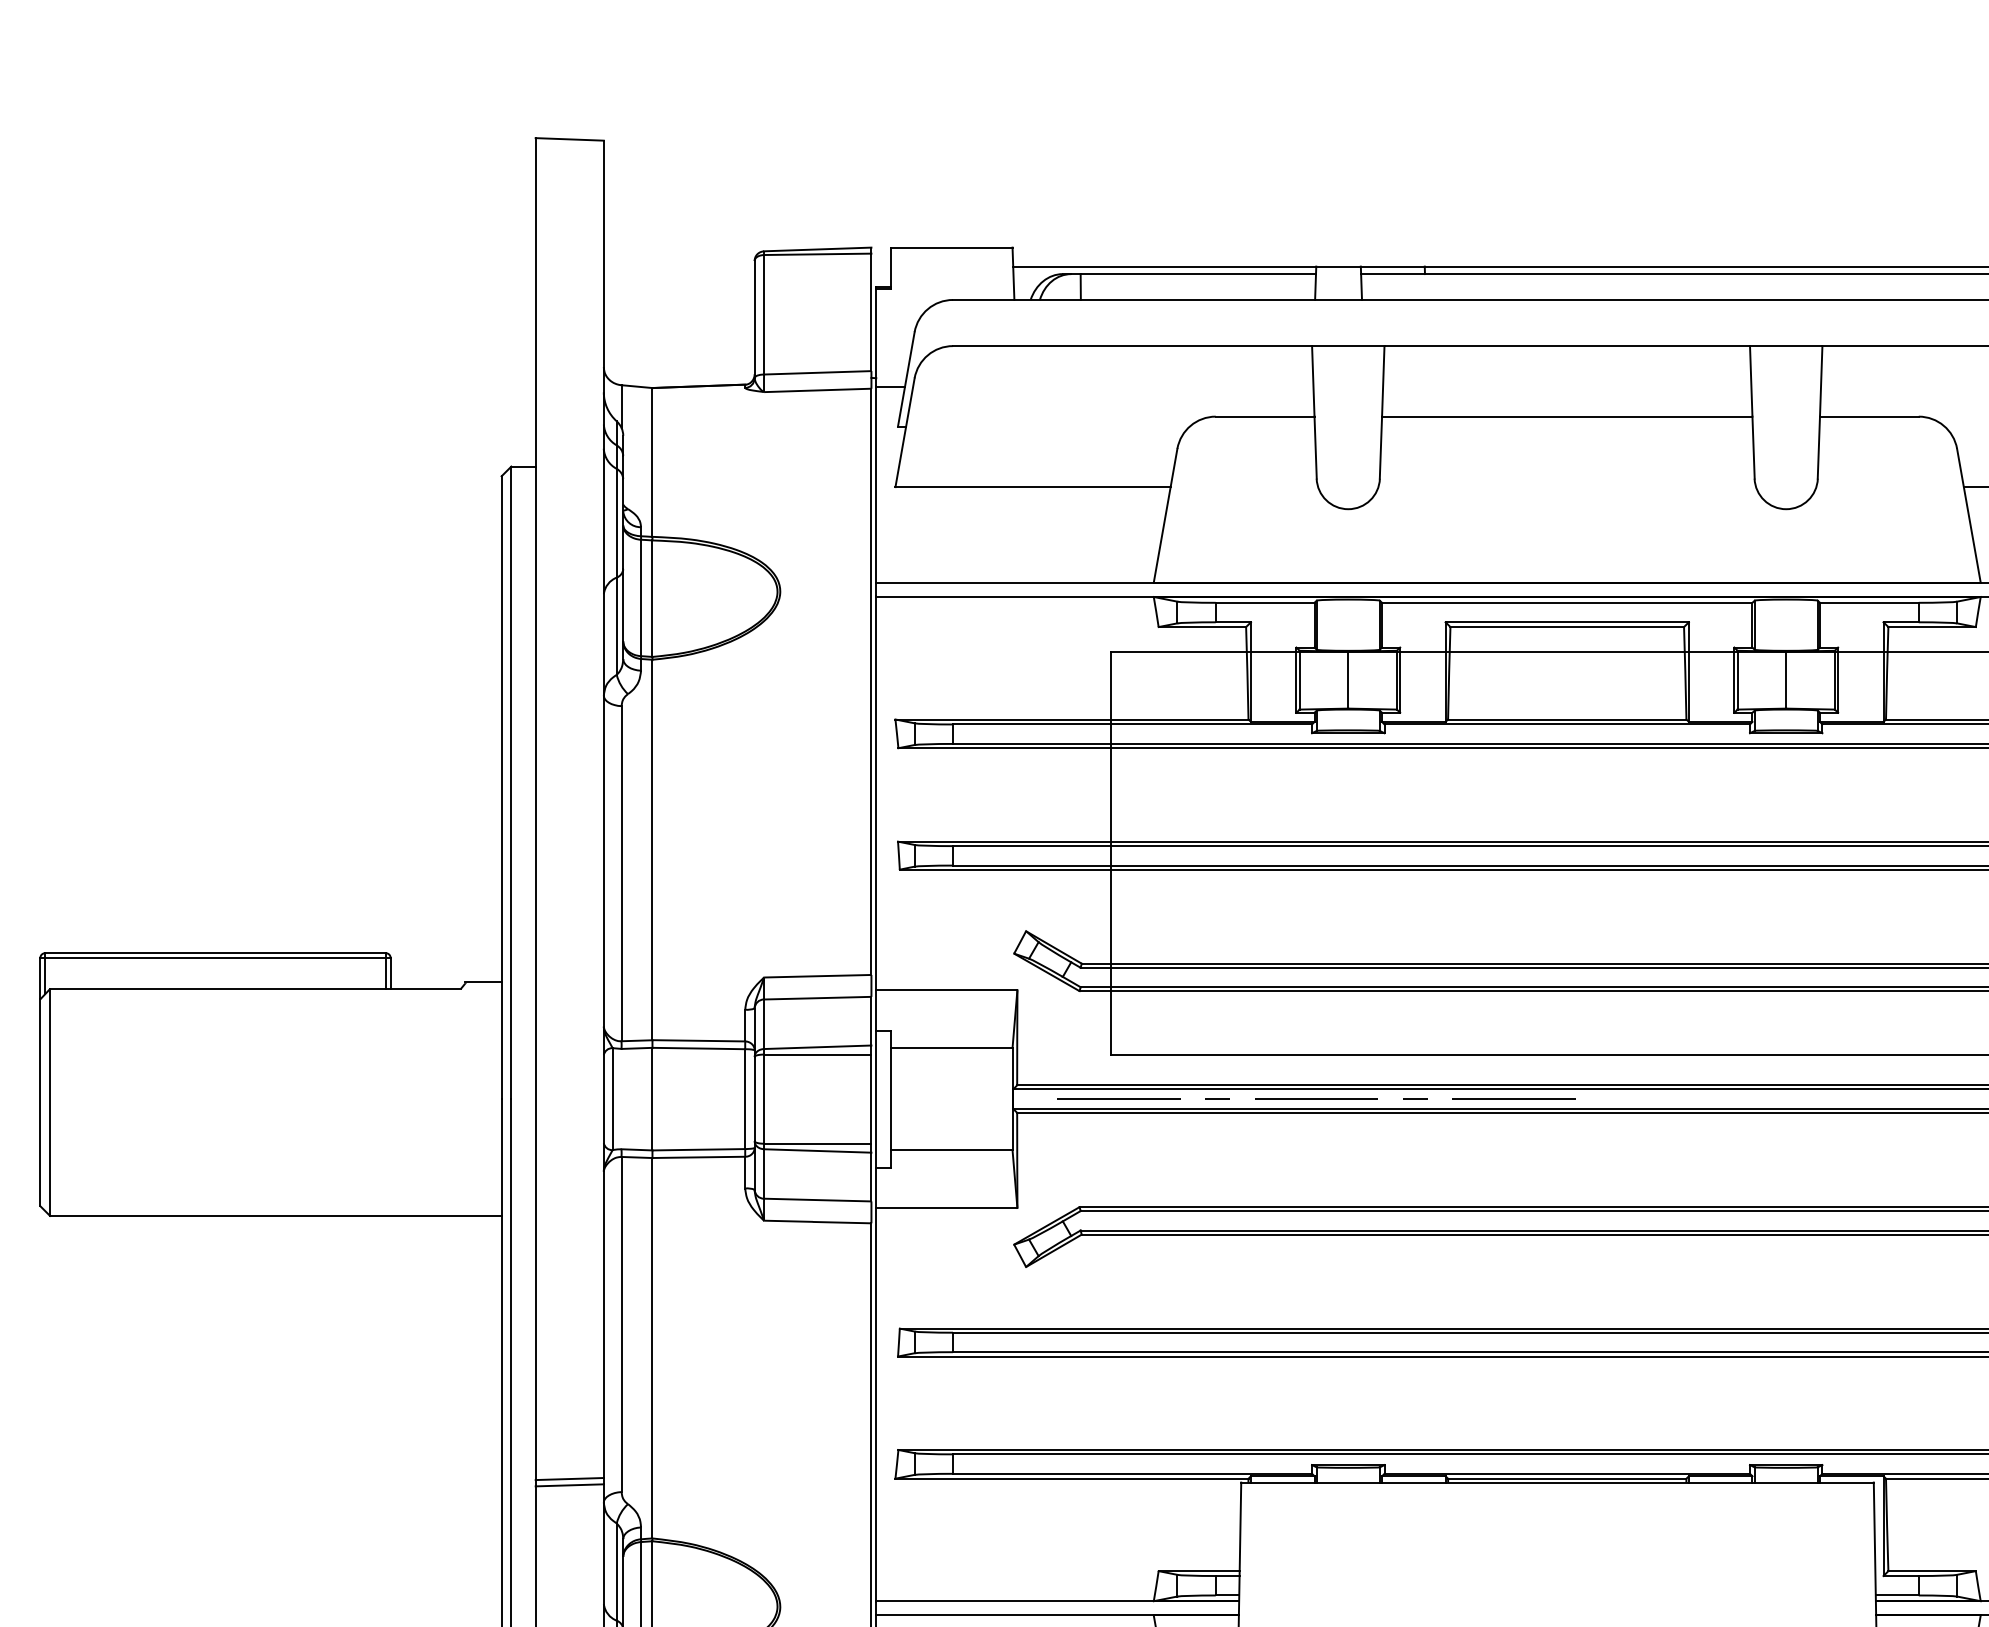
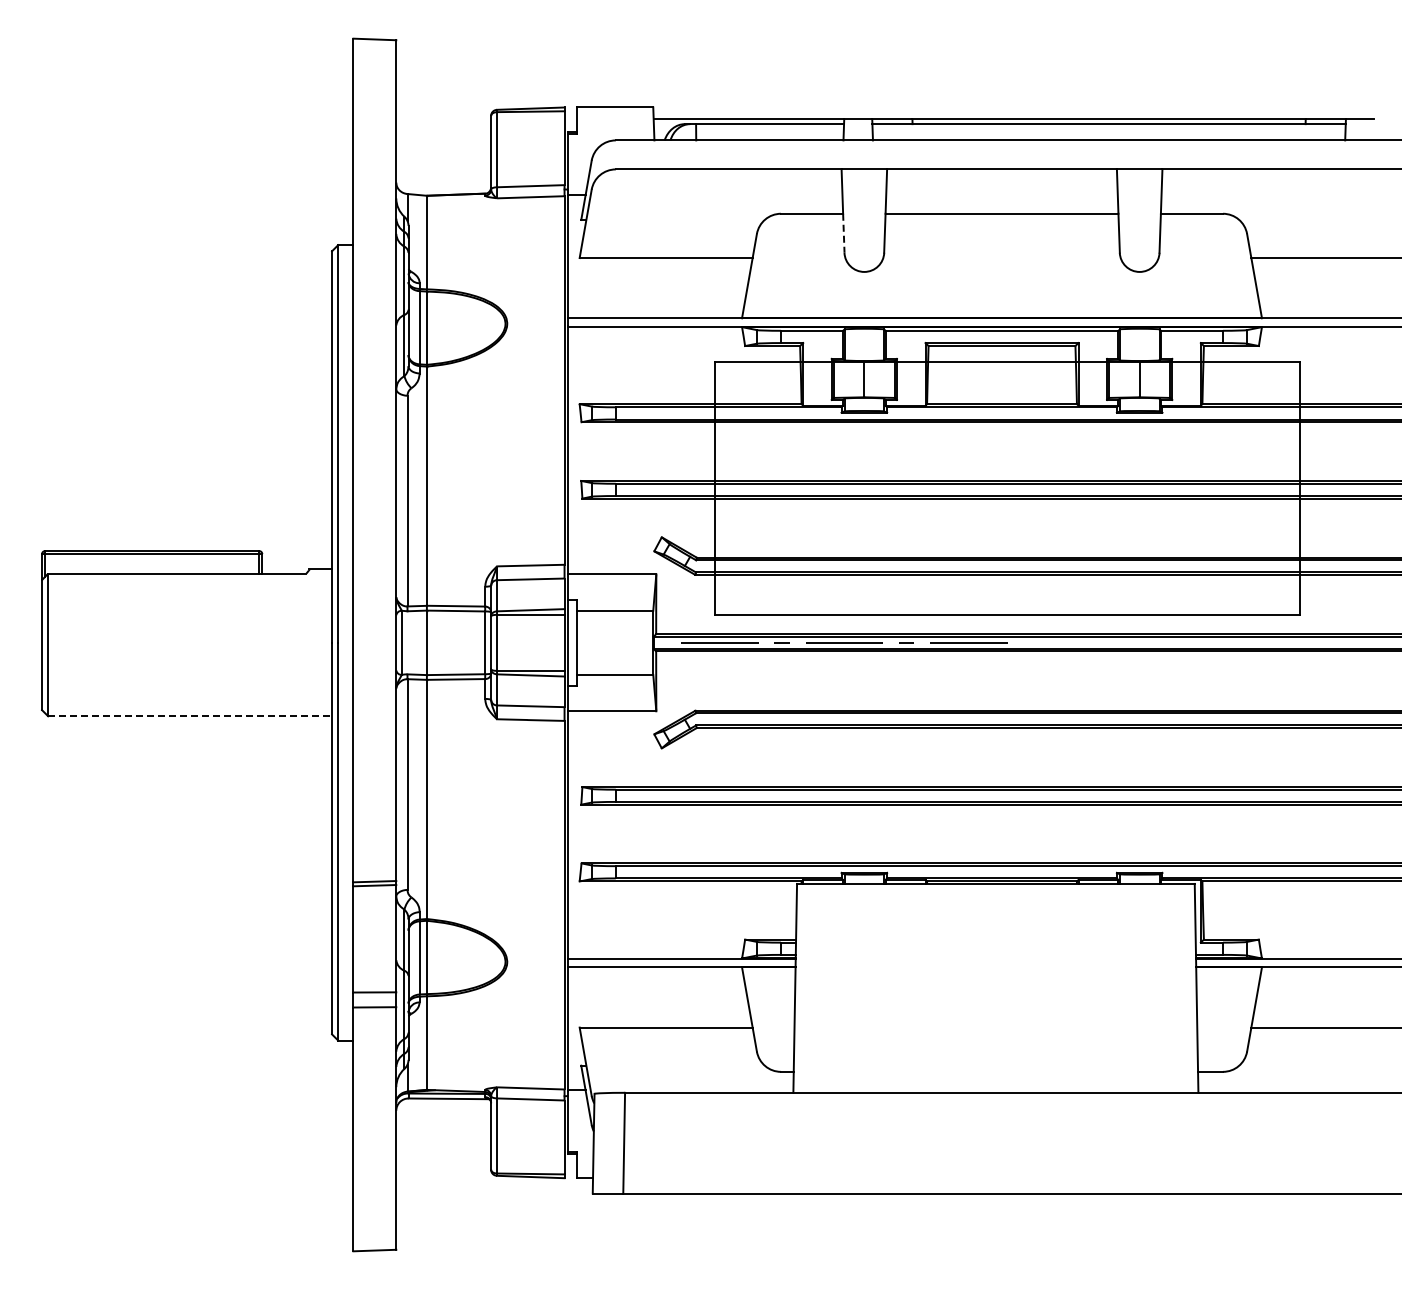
line: (1315, 448) -> (843, 233), solid -> dashed
line: (276, 1216) -> (190, 716), solid -> dashed

